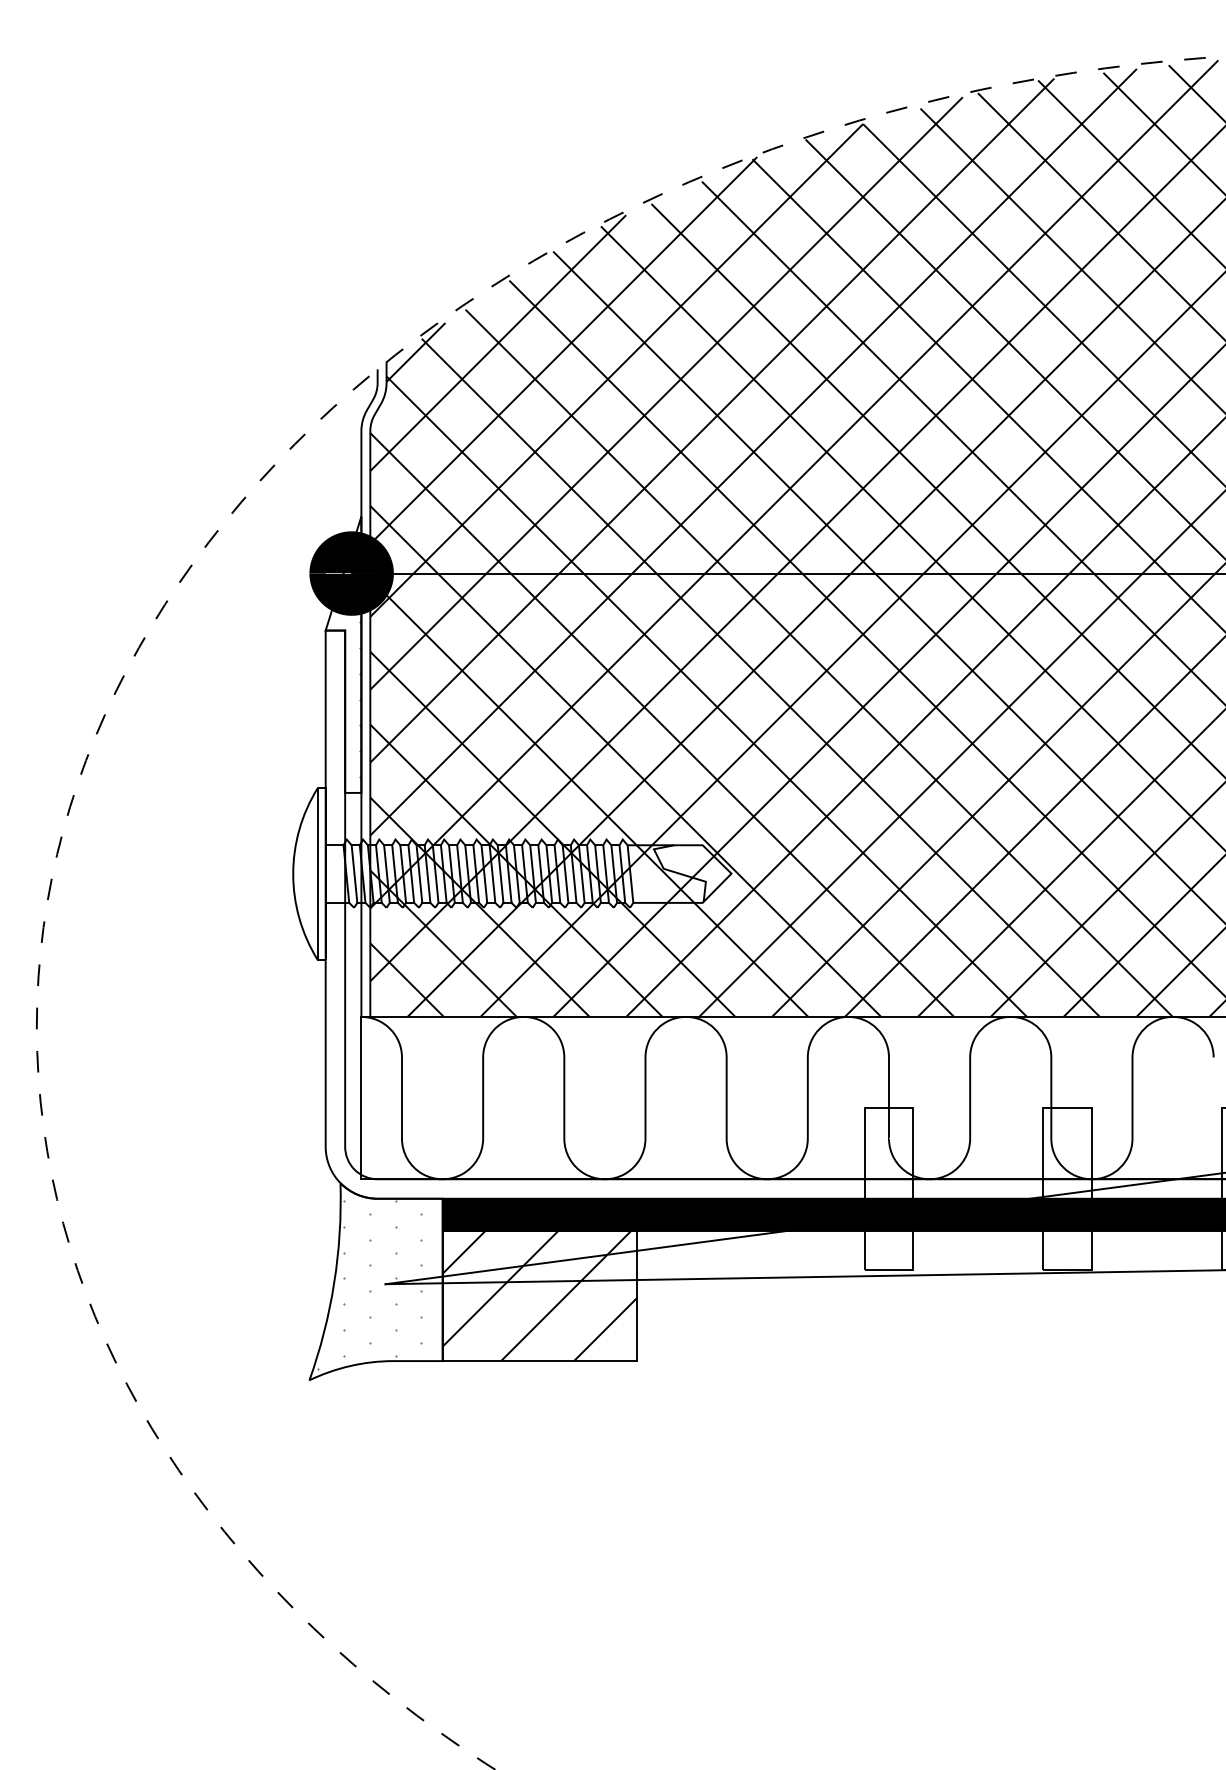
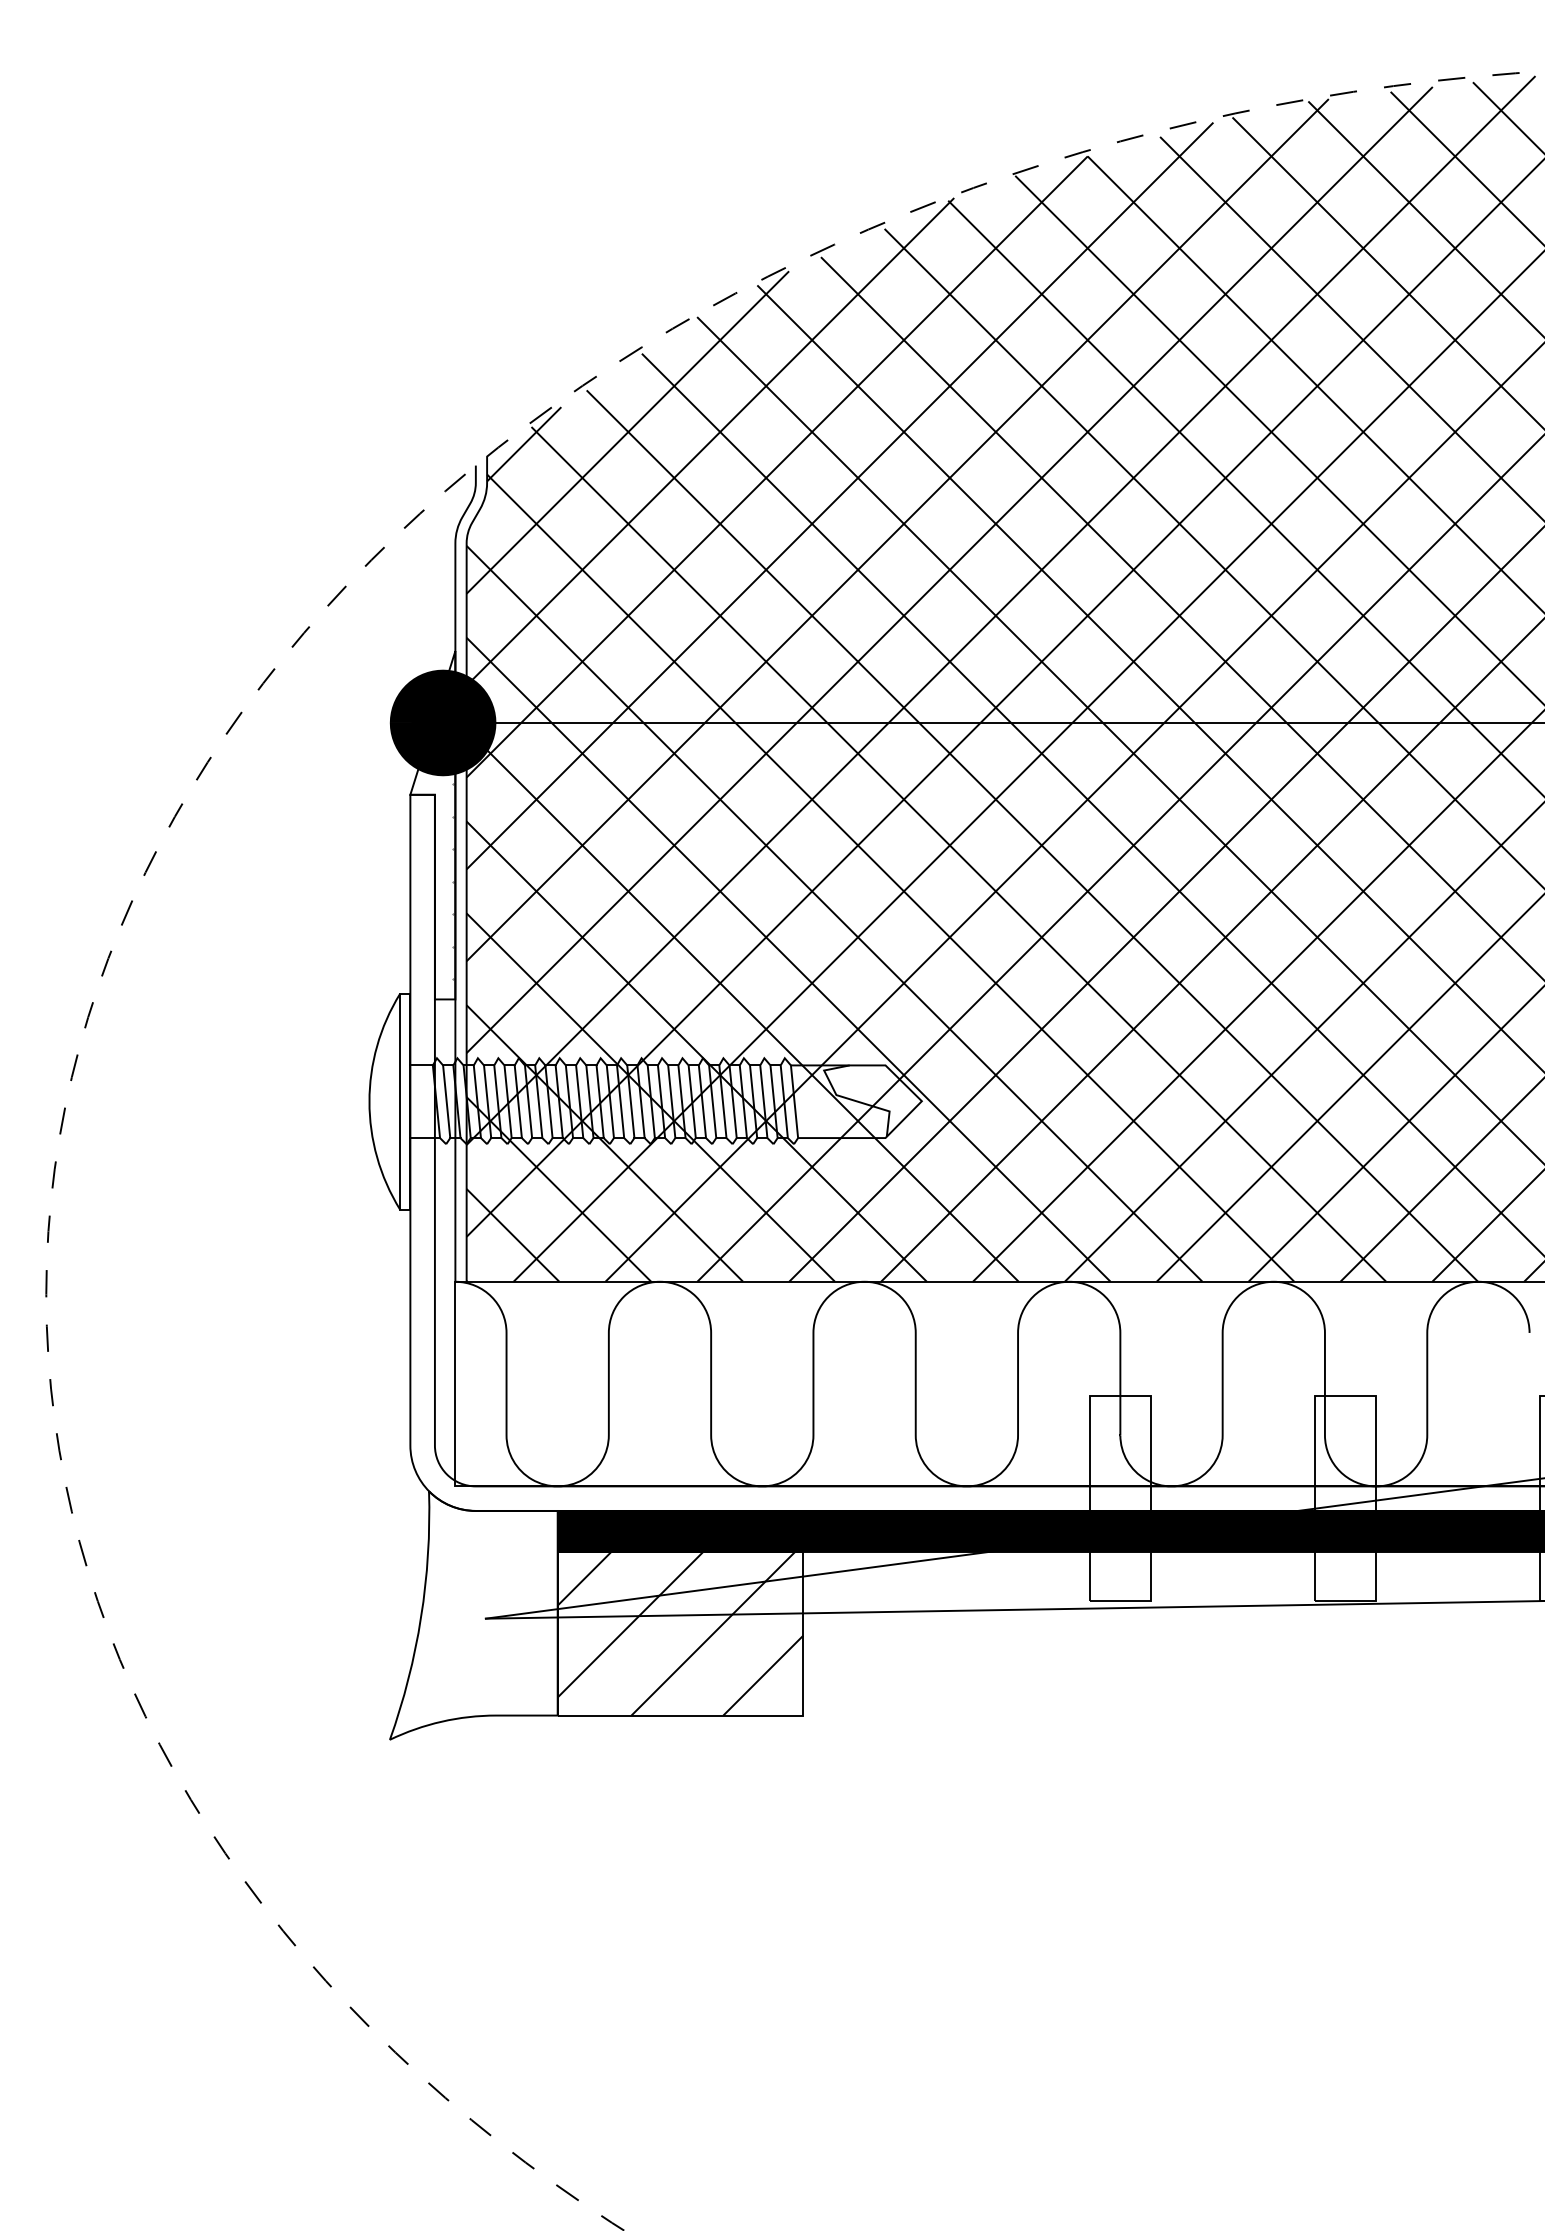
hatch: (369, 1284) -> (465, 1618), removed

